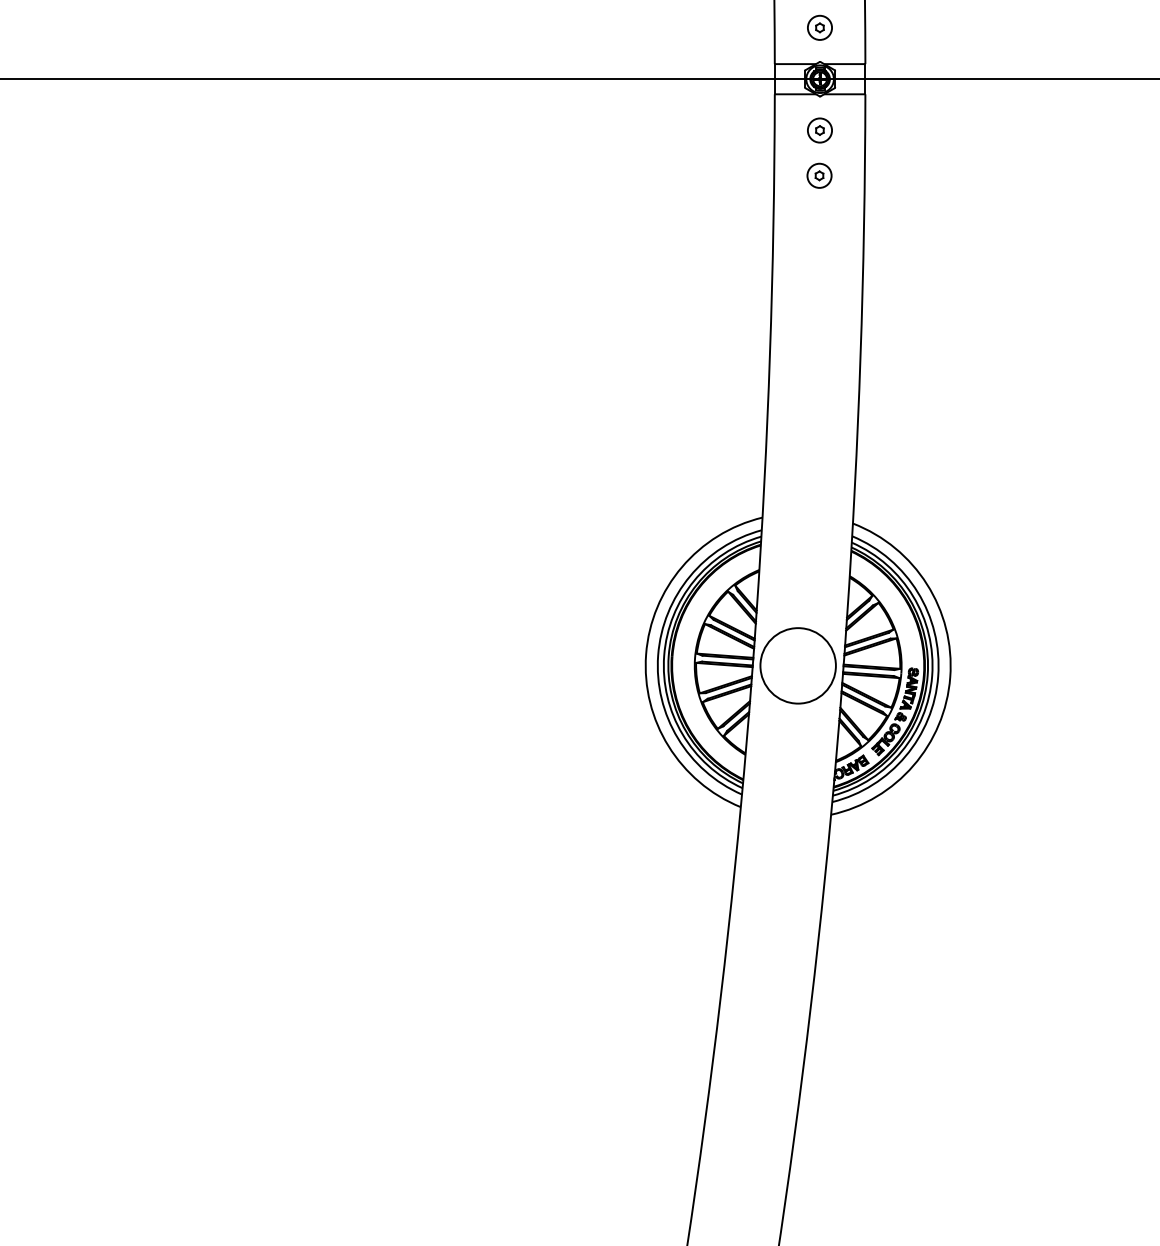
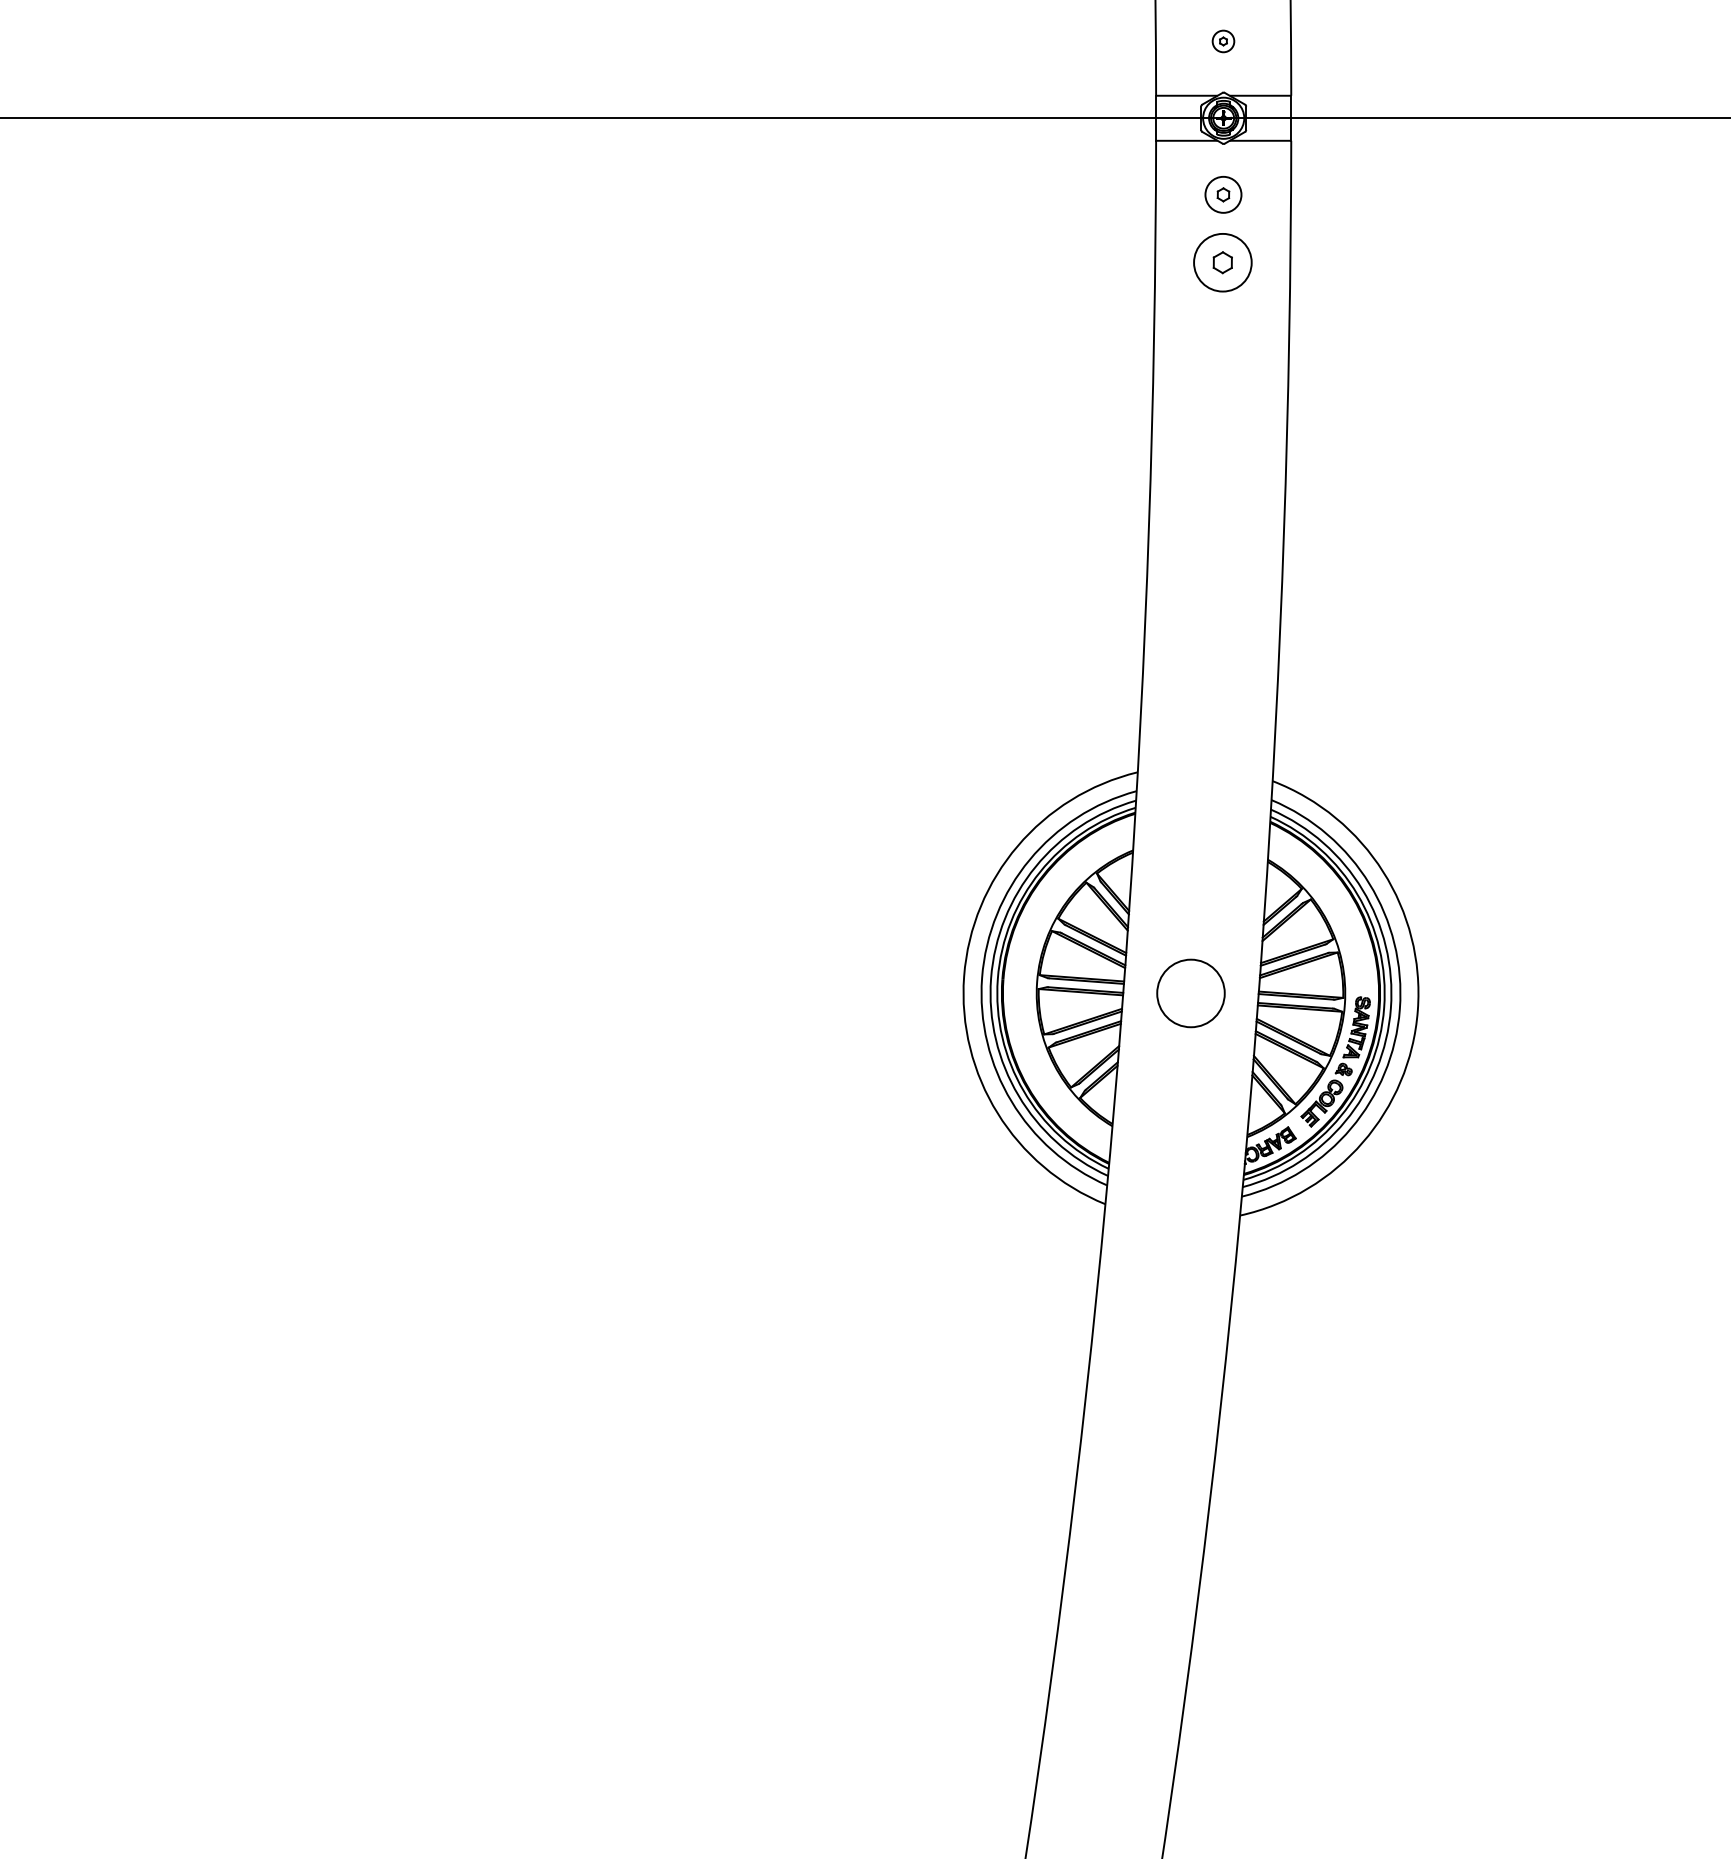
part: (819, 27) -> (1222, 41), size x0.6
part: (819, 175) -> (1222, 261), size x1.6
circle: (797, 665) -> (1189, 992), size x0.6

